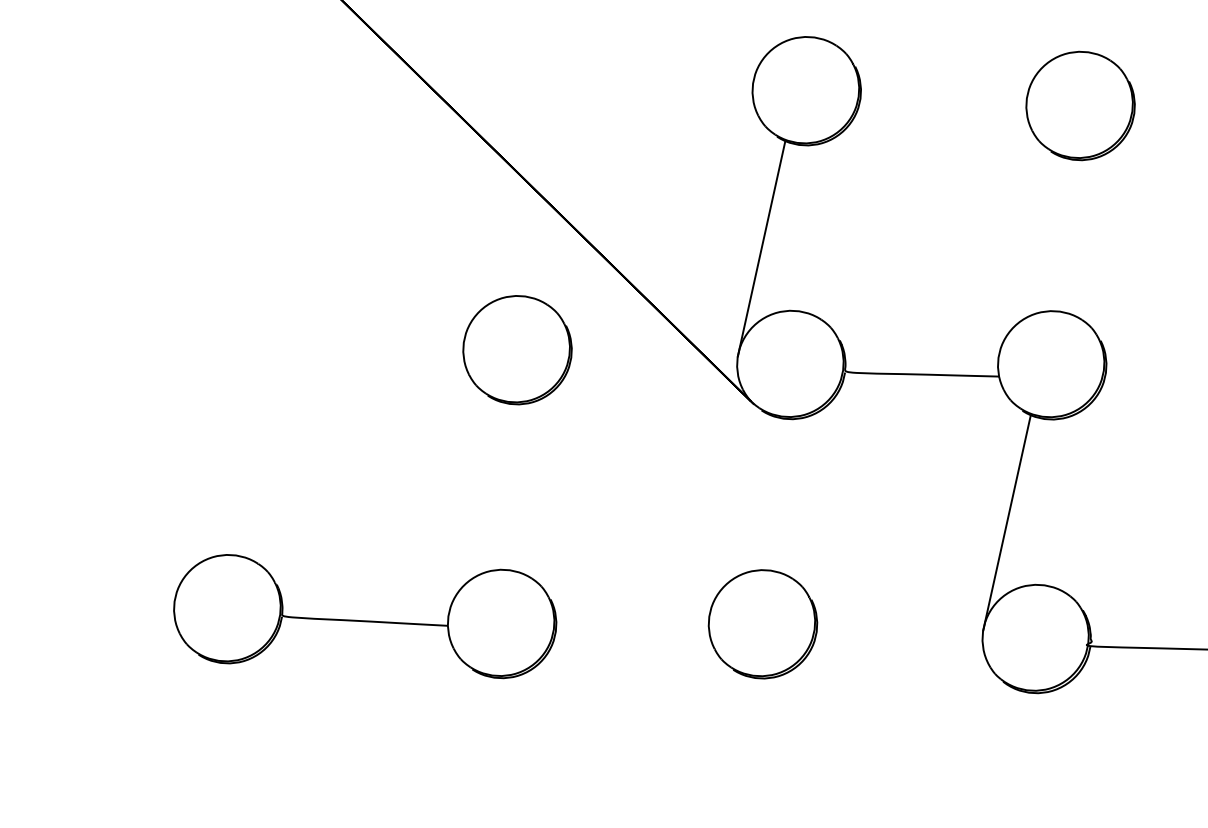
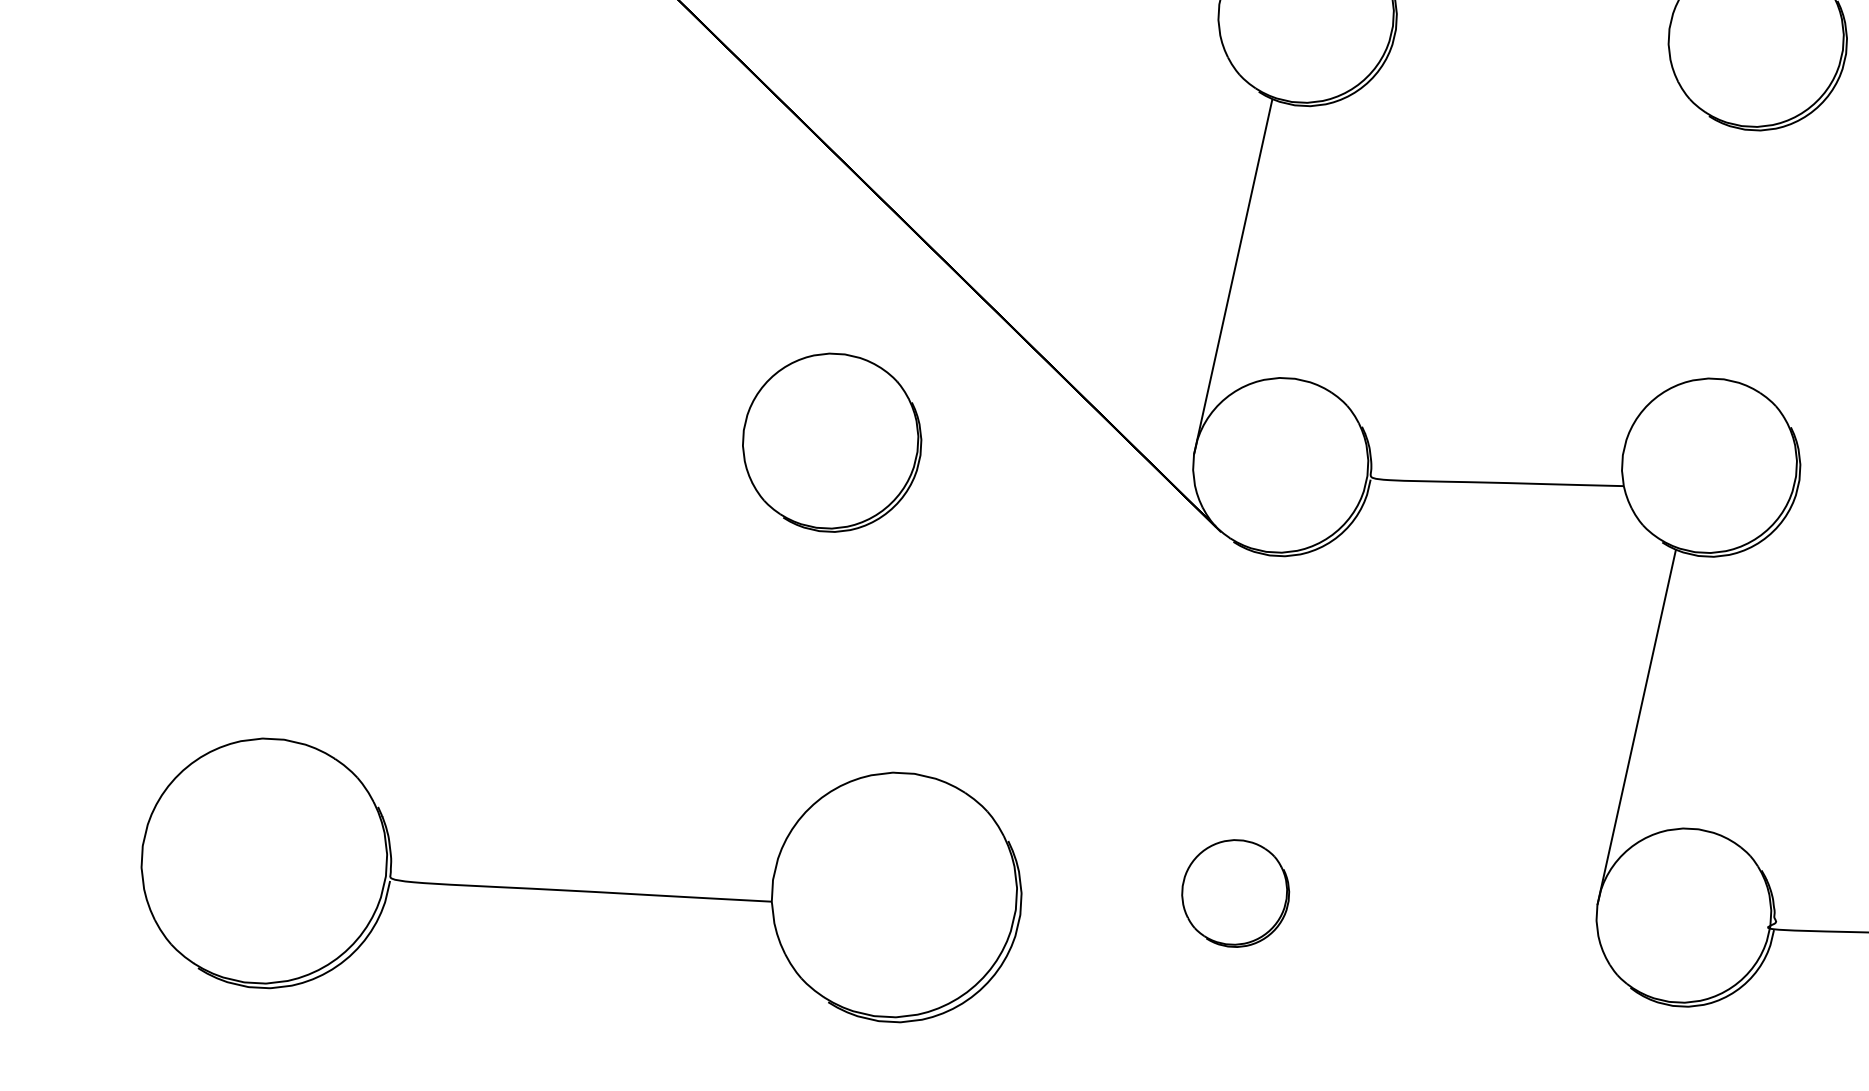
part: (365, 616) -> (582, 880), size x1.4
part: (762, 624) -> (1234, 893), size x0.6

